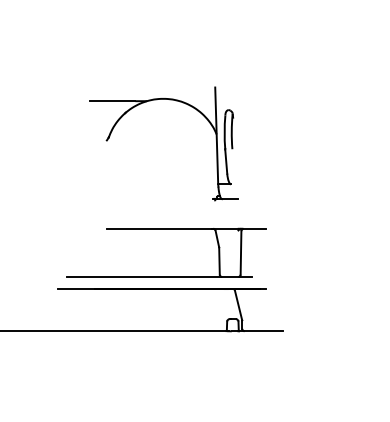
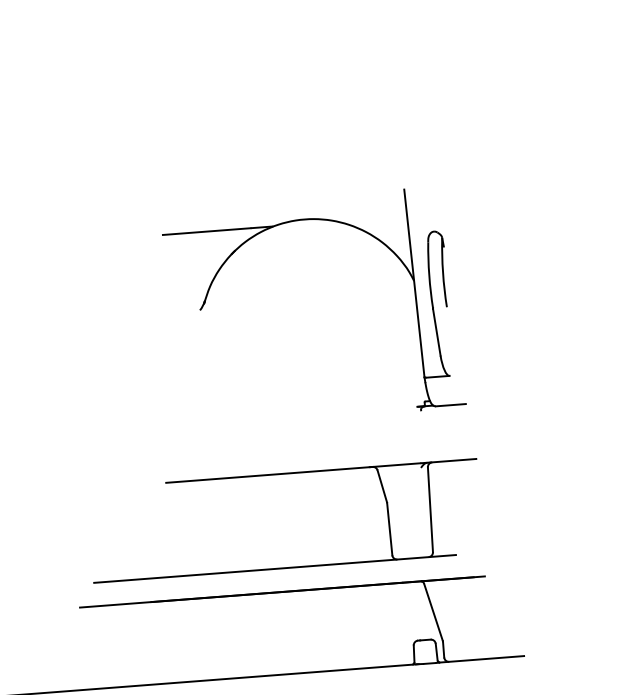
part: (169, 100) -> (317, 221), moved

